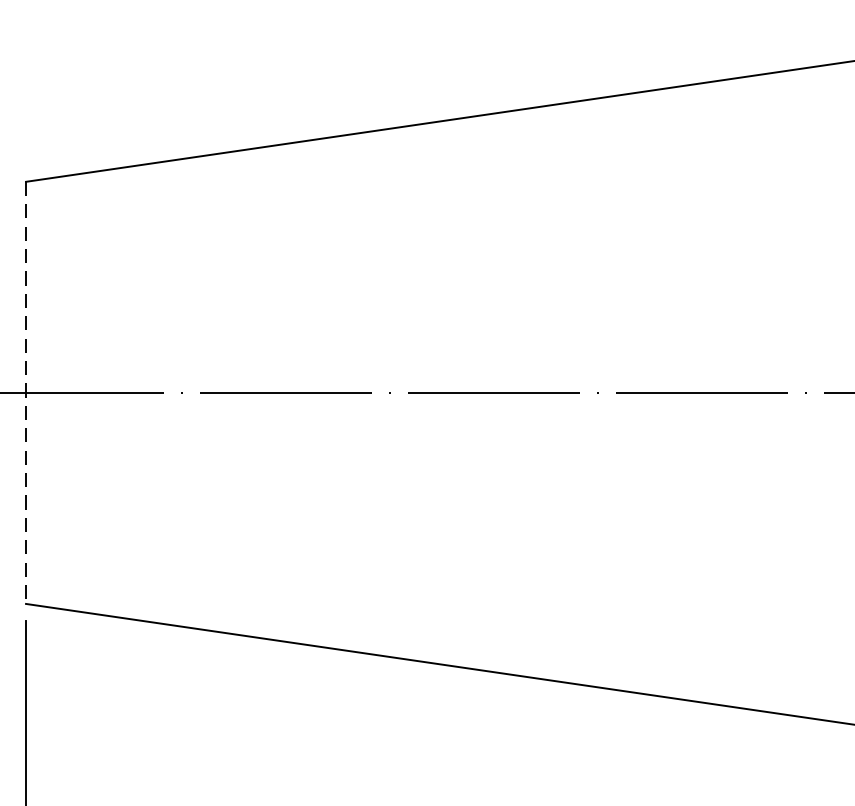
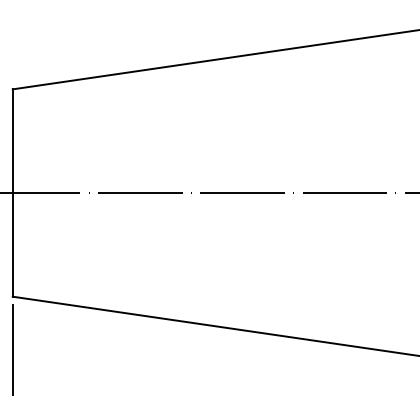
line: (25, 393) -> (12, 193), dashed -> solid

